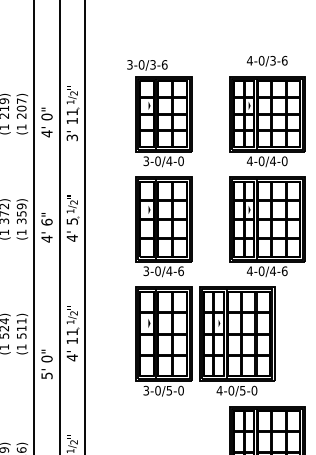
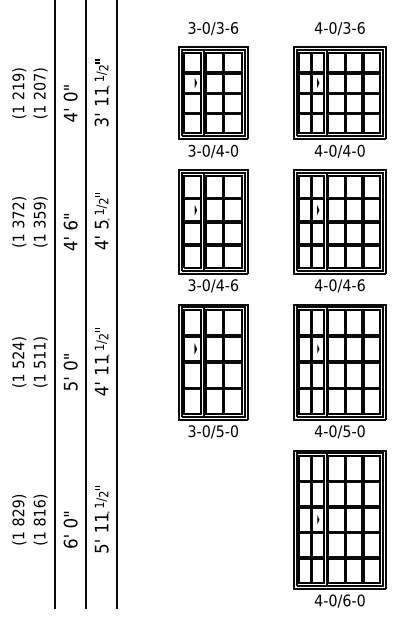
text: (147, 65) -> (213, 28), moved
part: (236, 341) -> (339, 371), moved
text: (46, 363) -> (70, 371), moved

